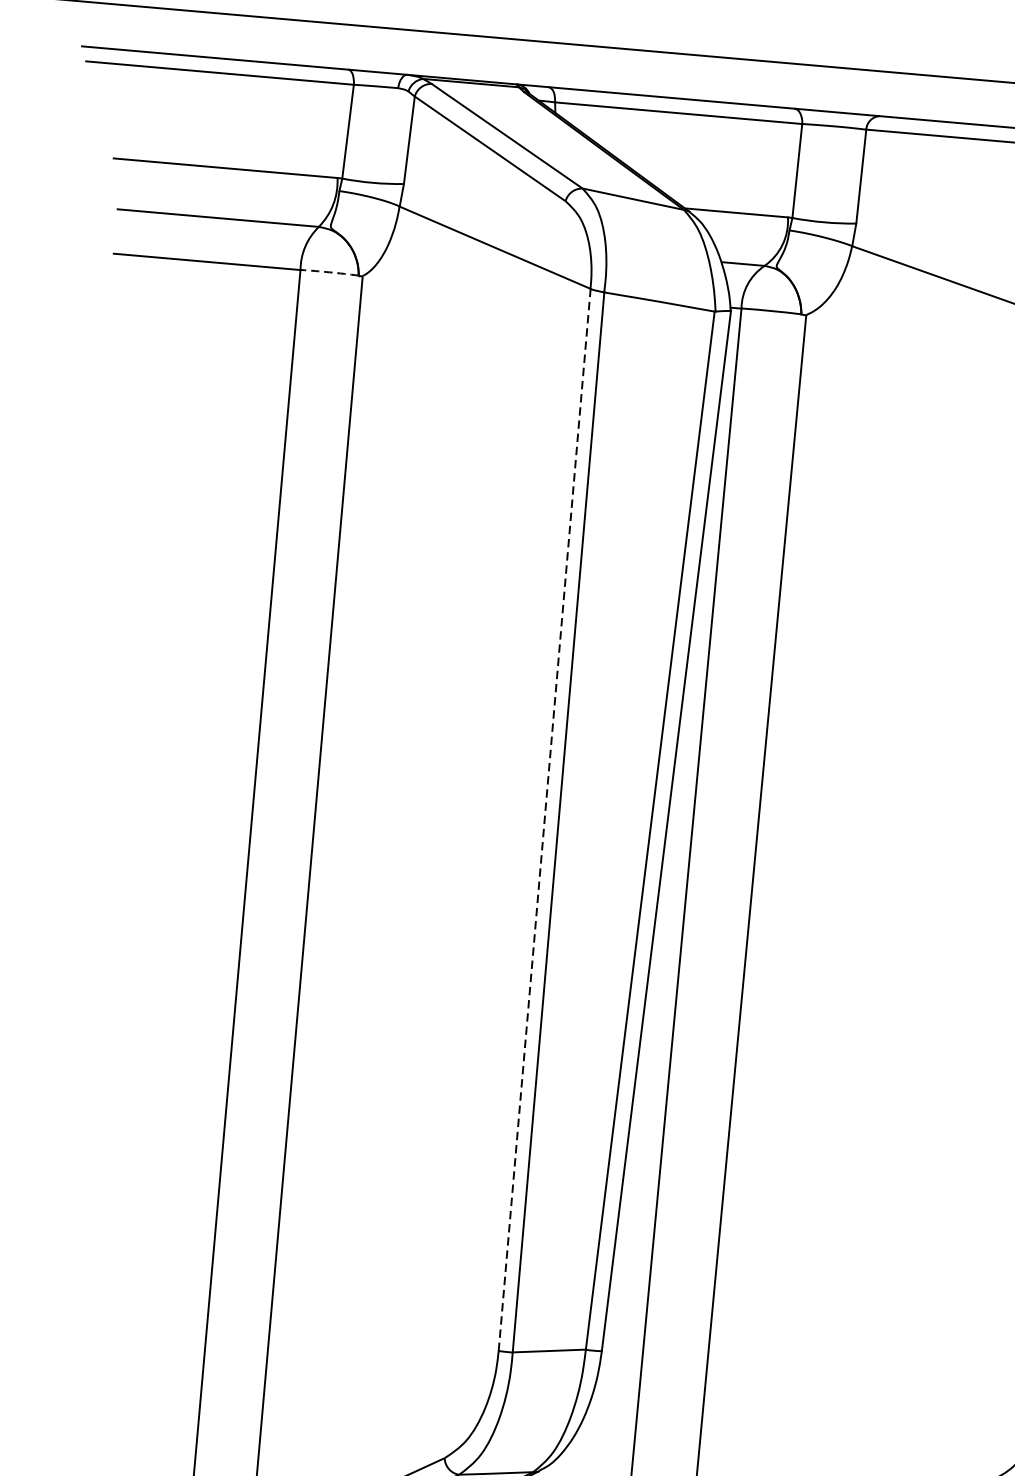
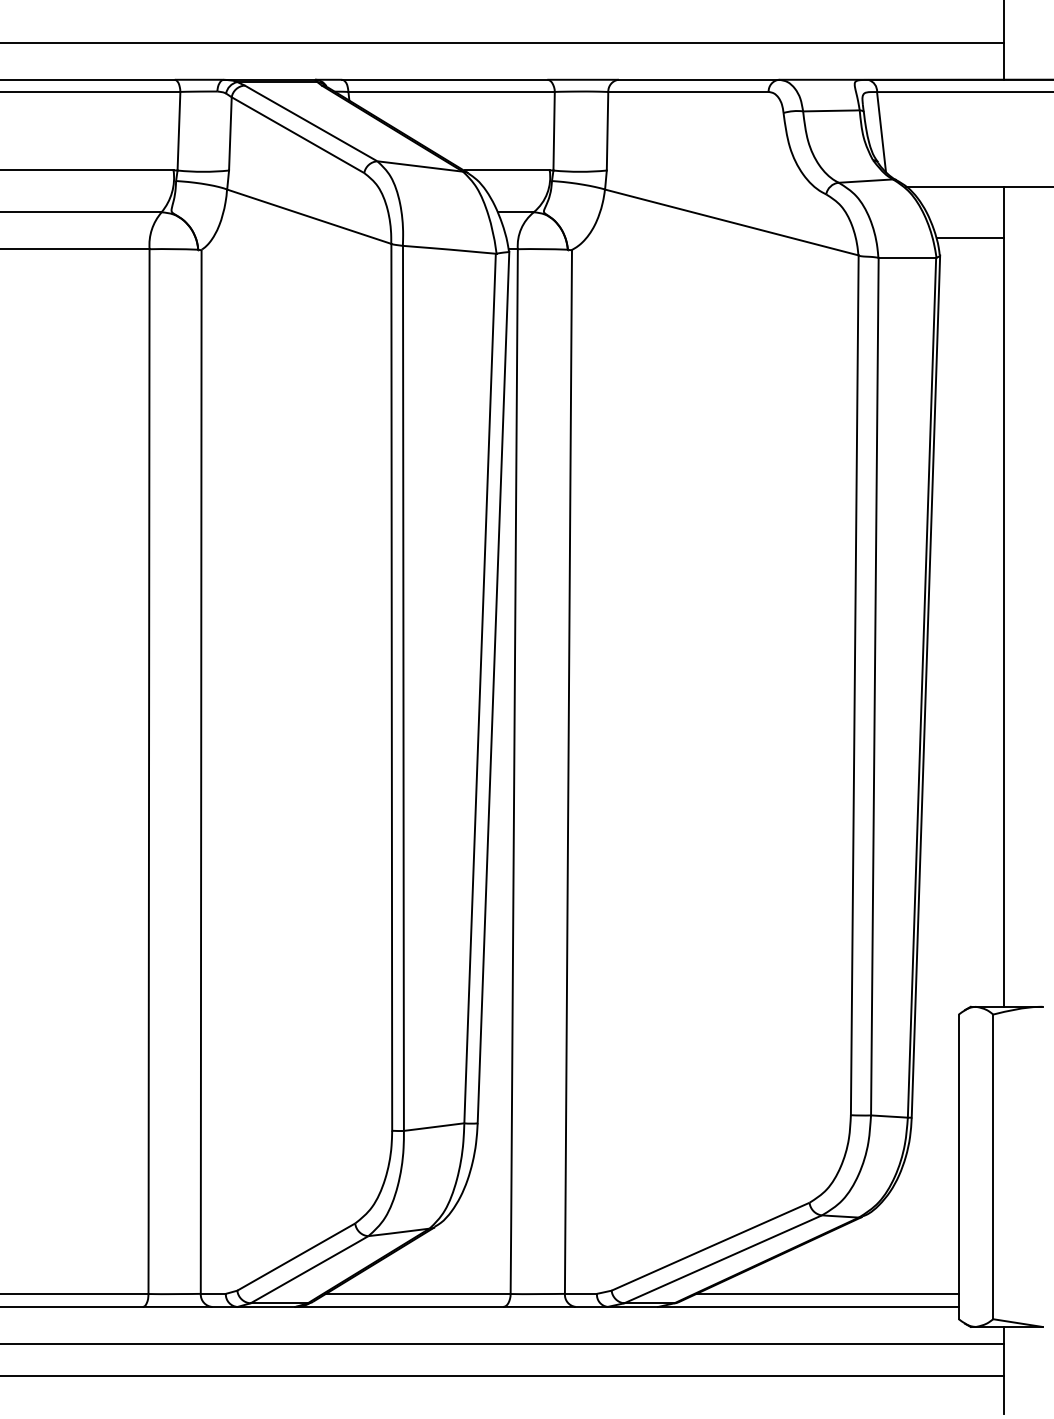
arc: (329, 272) -> (173, 249), dashed -> solid
line: (544, 818) -> (391, 686), dashed -> solid

